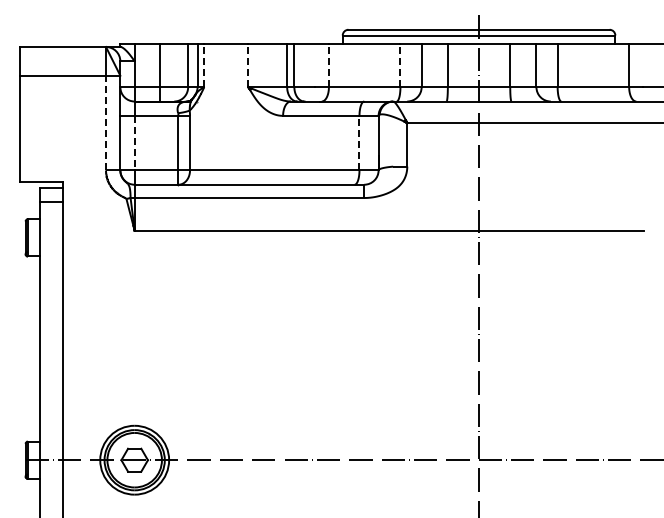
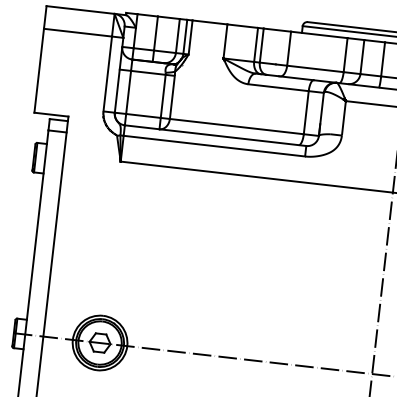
line: (204, 65) -> (190, 37), dashed -> solid
line: (248, 65) -> (225, 41), dashed -> solid
line: (328, 65) -> (288, 48), dashed -> solid
line: (400, 65) -> (345, 55), dashed -> solid
line: (106, 122) -> (108, 73), dashed -> solid
line: (359, 142) -> (306, 112), dashed -> solid
line: (134, 143) -> (128, 92), dashed -> solid

